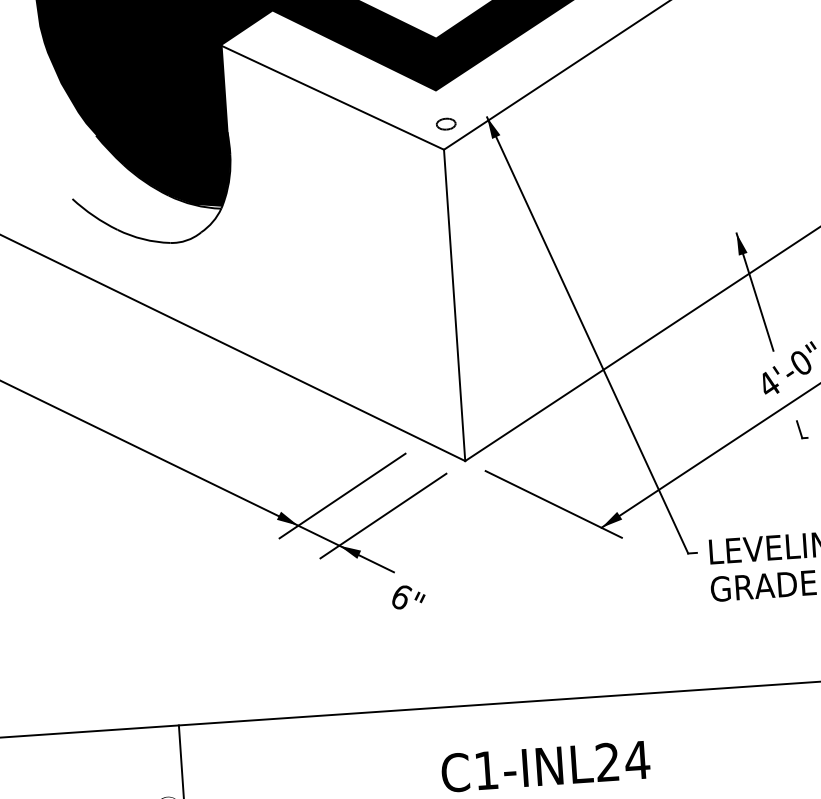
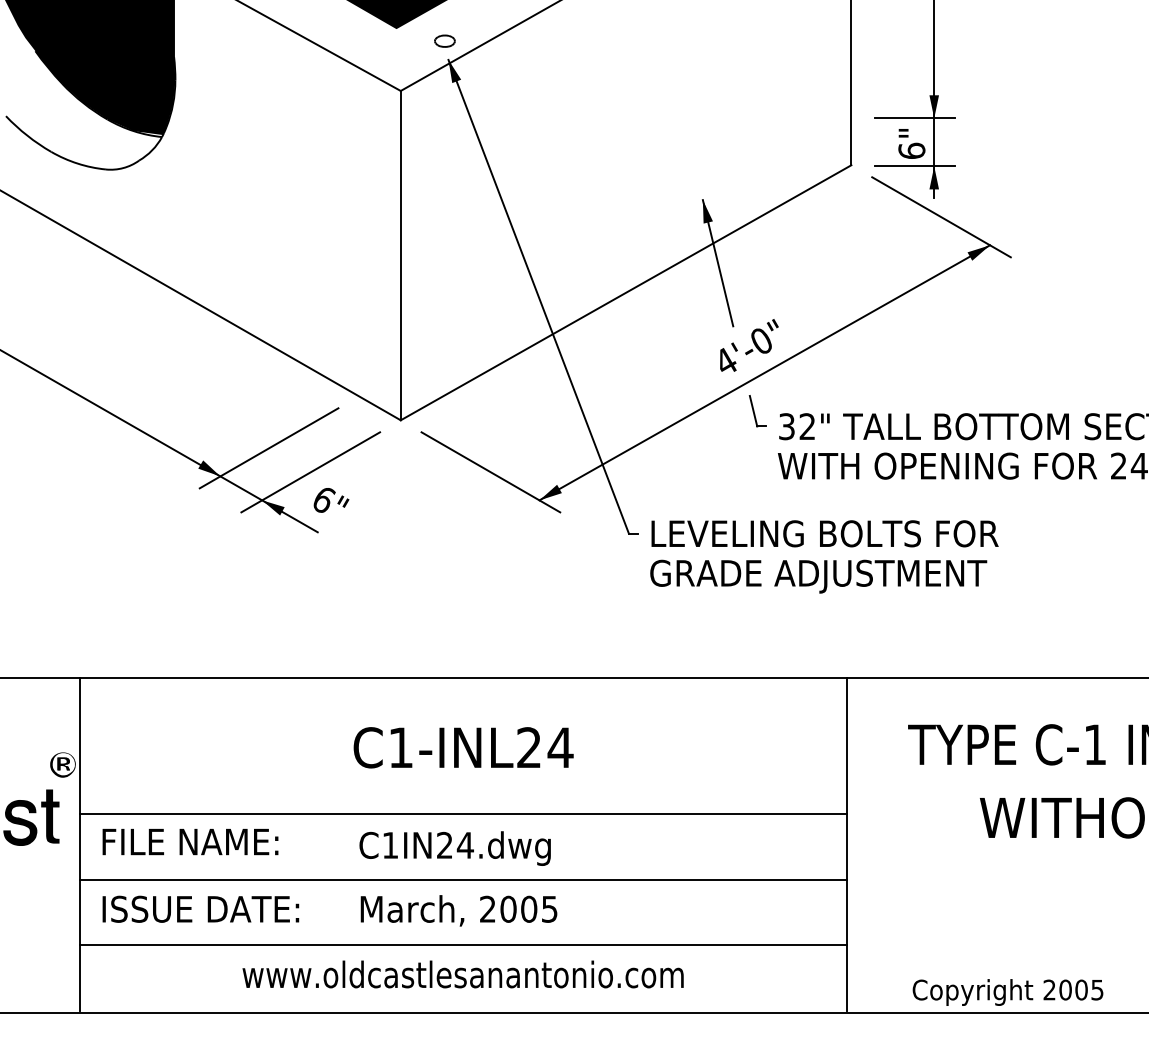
part: (445, 123) -> (444, 40), moved
part: (801, 429) -> (757, 411), size x1.67
text: (408, 597) -> (331, 500), moved

